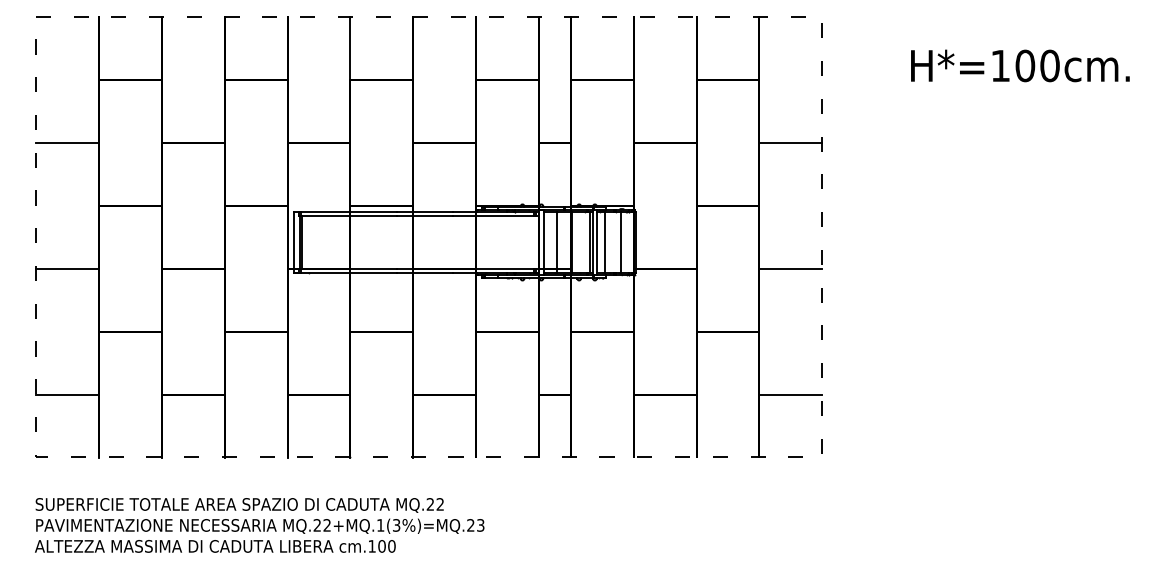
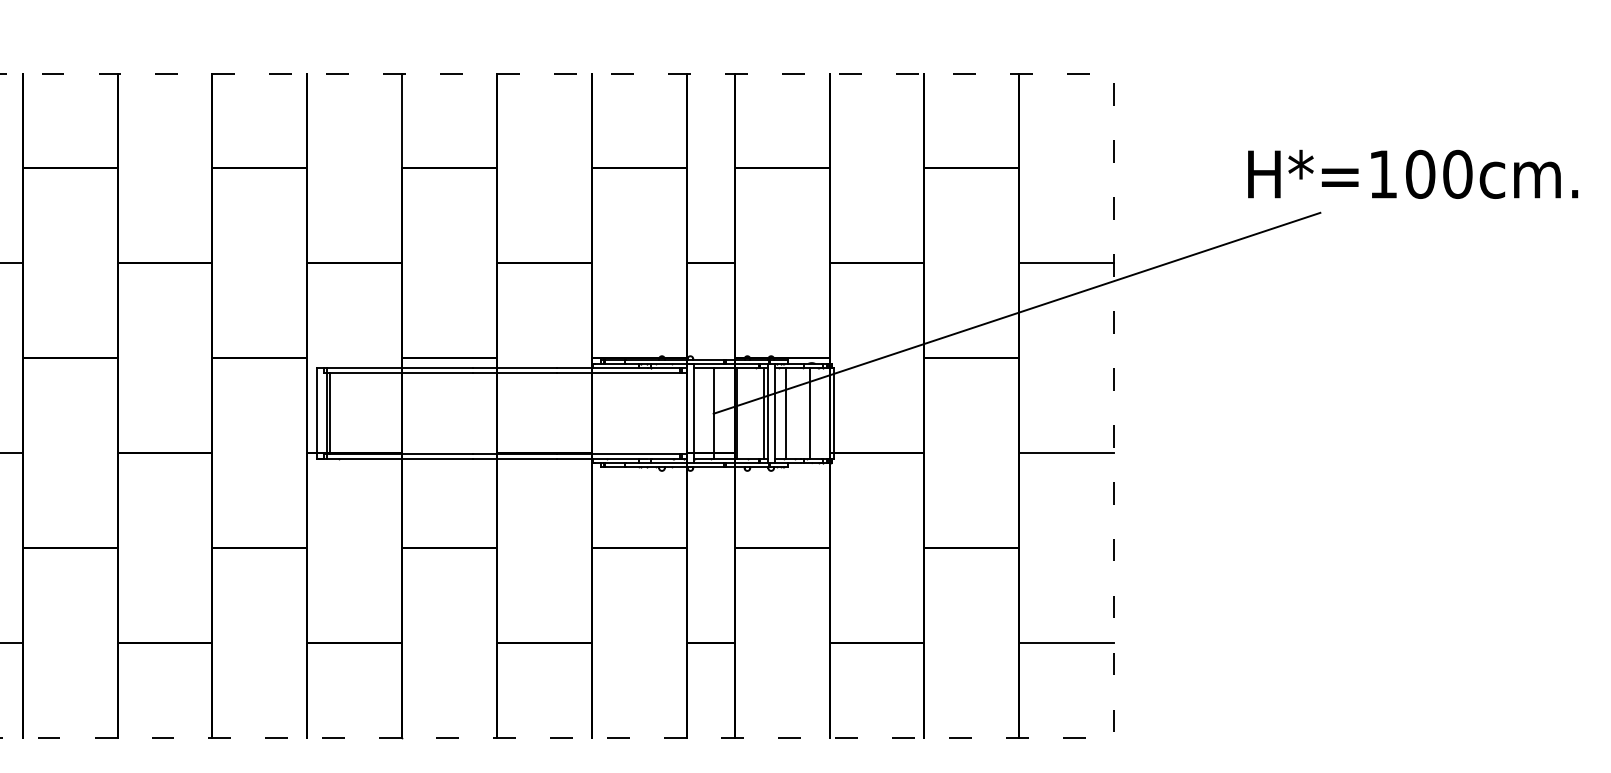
text: (1020, 65) -> (1413, 173), moved
line: (757, 175) -> (1016, 312), added

